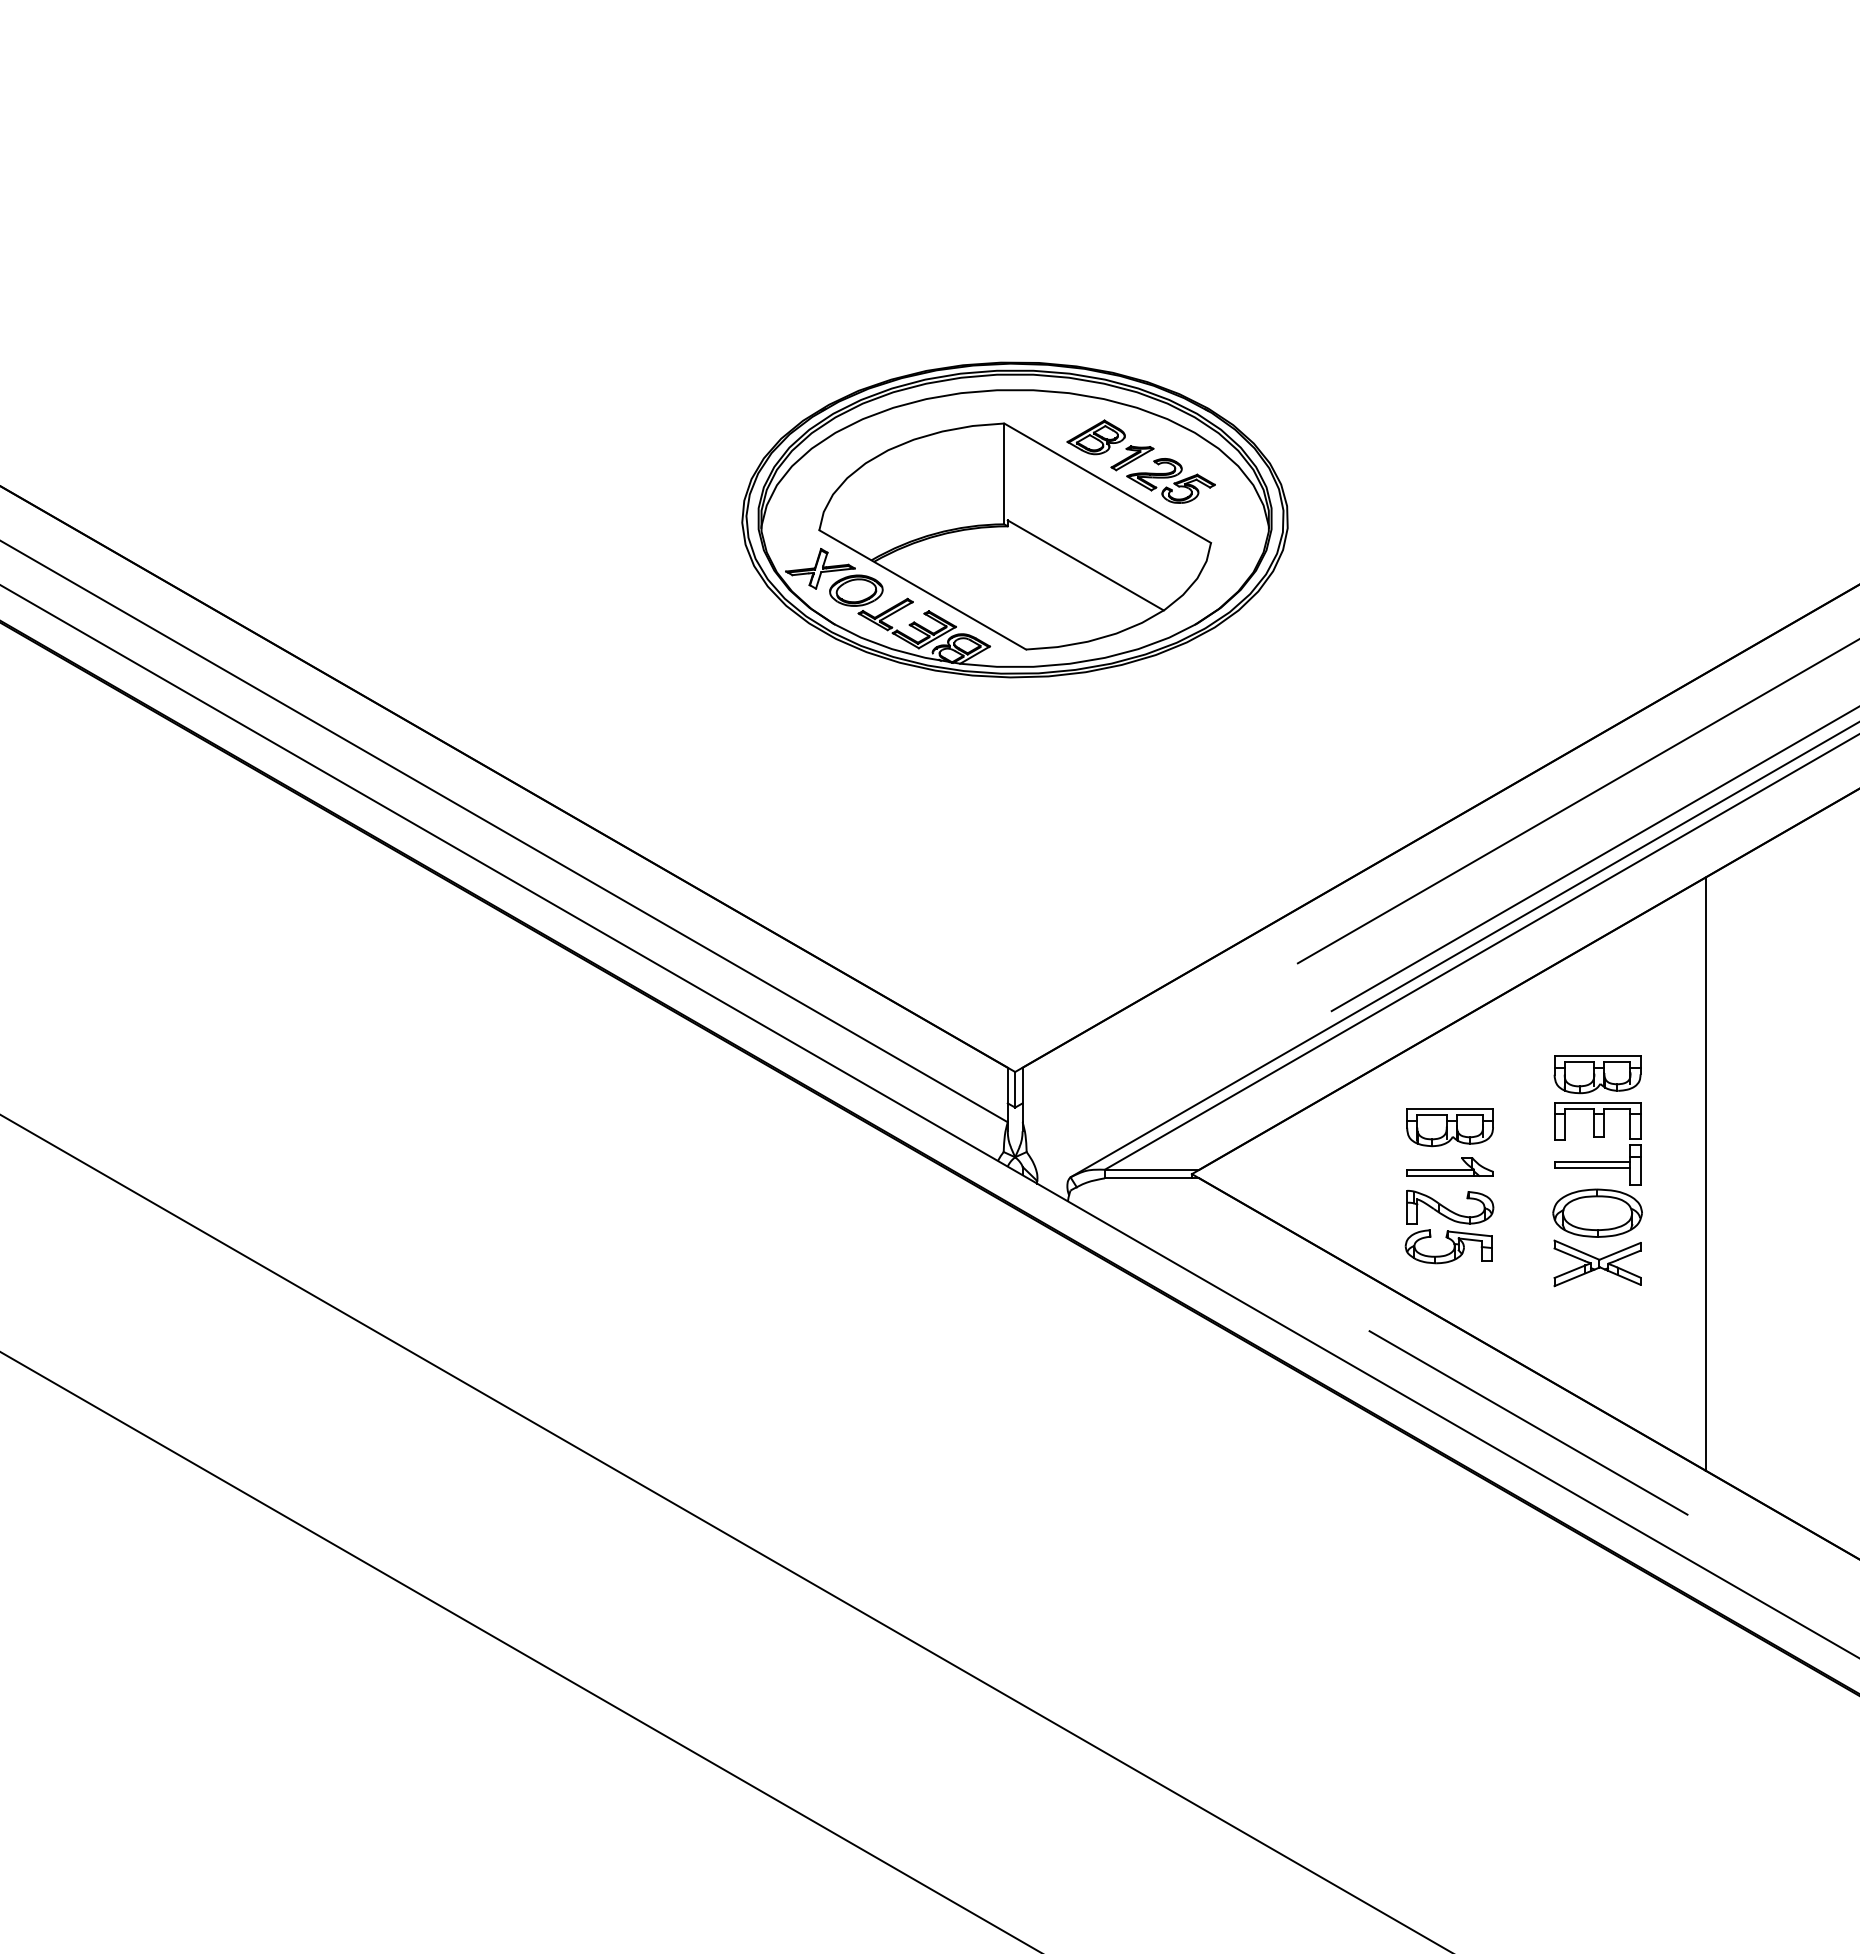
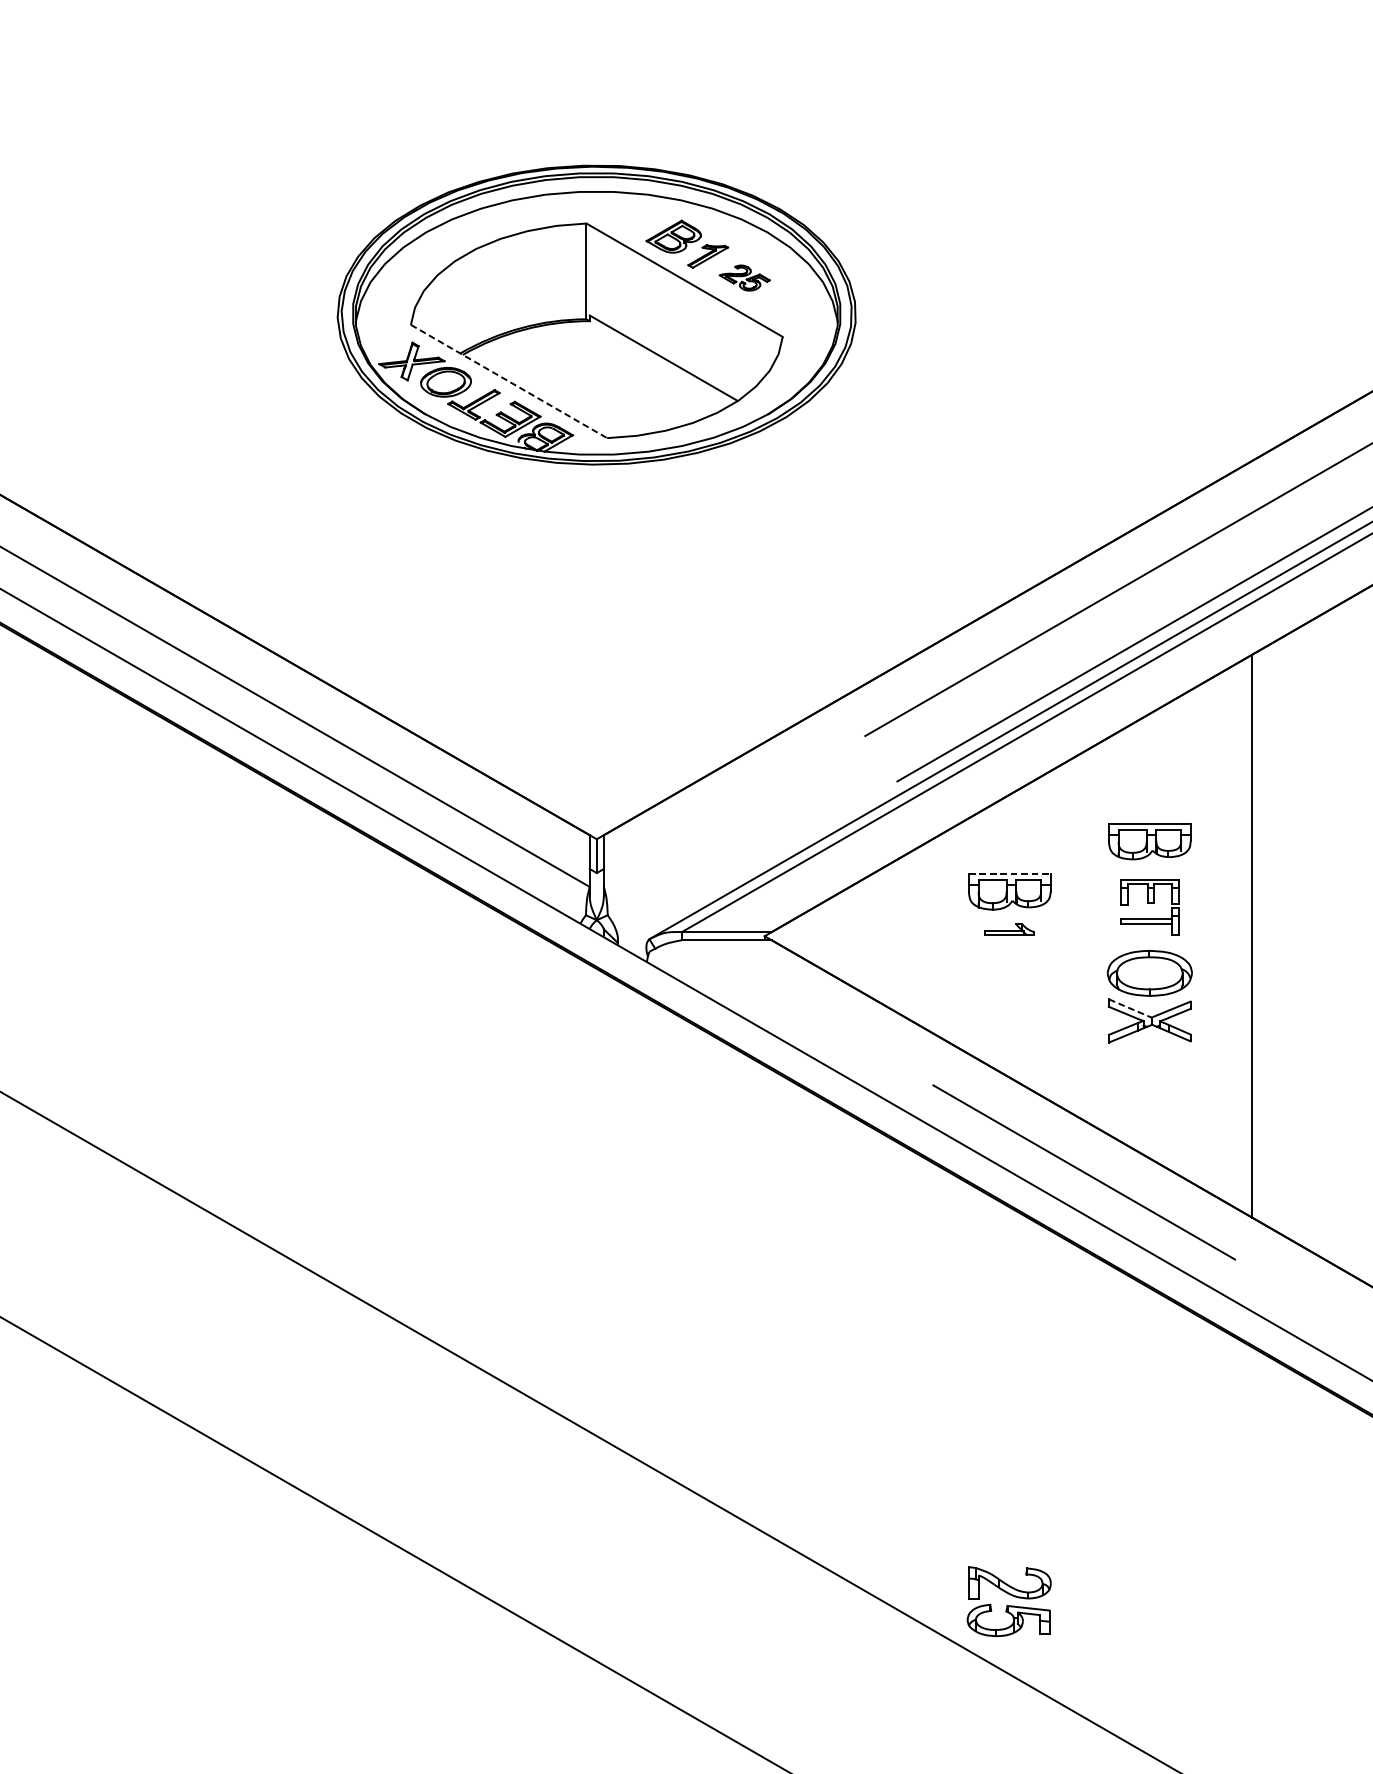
part: (1170, 480) -> (744, 277), size x0.6
line: (923, 590) -> (509, 382), solid -> dashed
line: (1450, 1108) -> (1010, 873), solid -> dashed
part: (1597, 1143) -> (1149, 907), size x0.7
part: (1449, 1166) -> (1009, 928), size x0.6
part: (1449, 1227) -> (1009, 1602), moved
line: (1577, 1250) -> (1130, 1008), solid -> dashed

